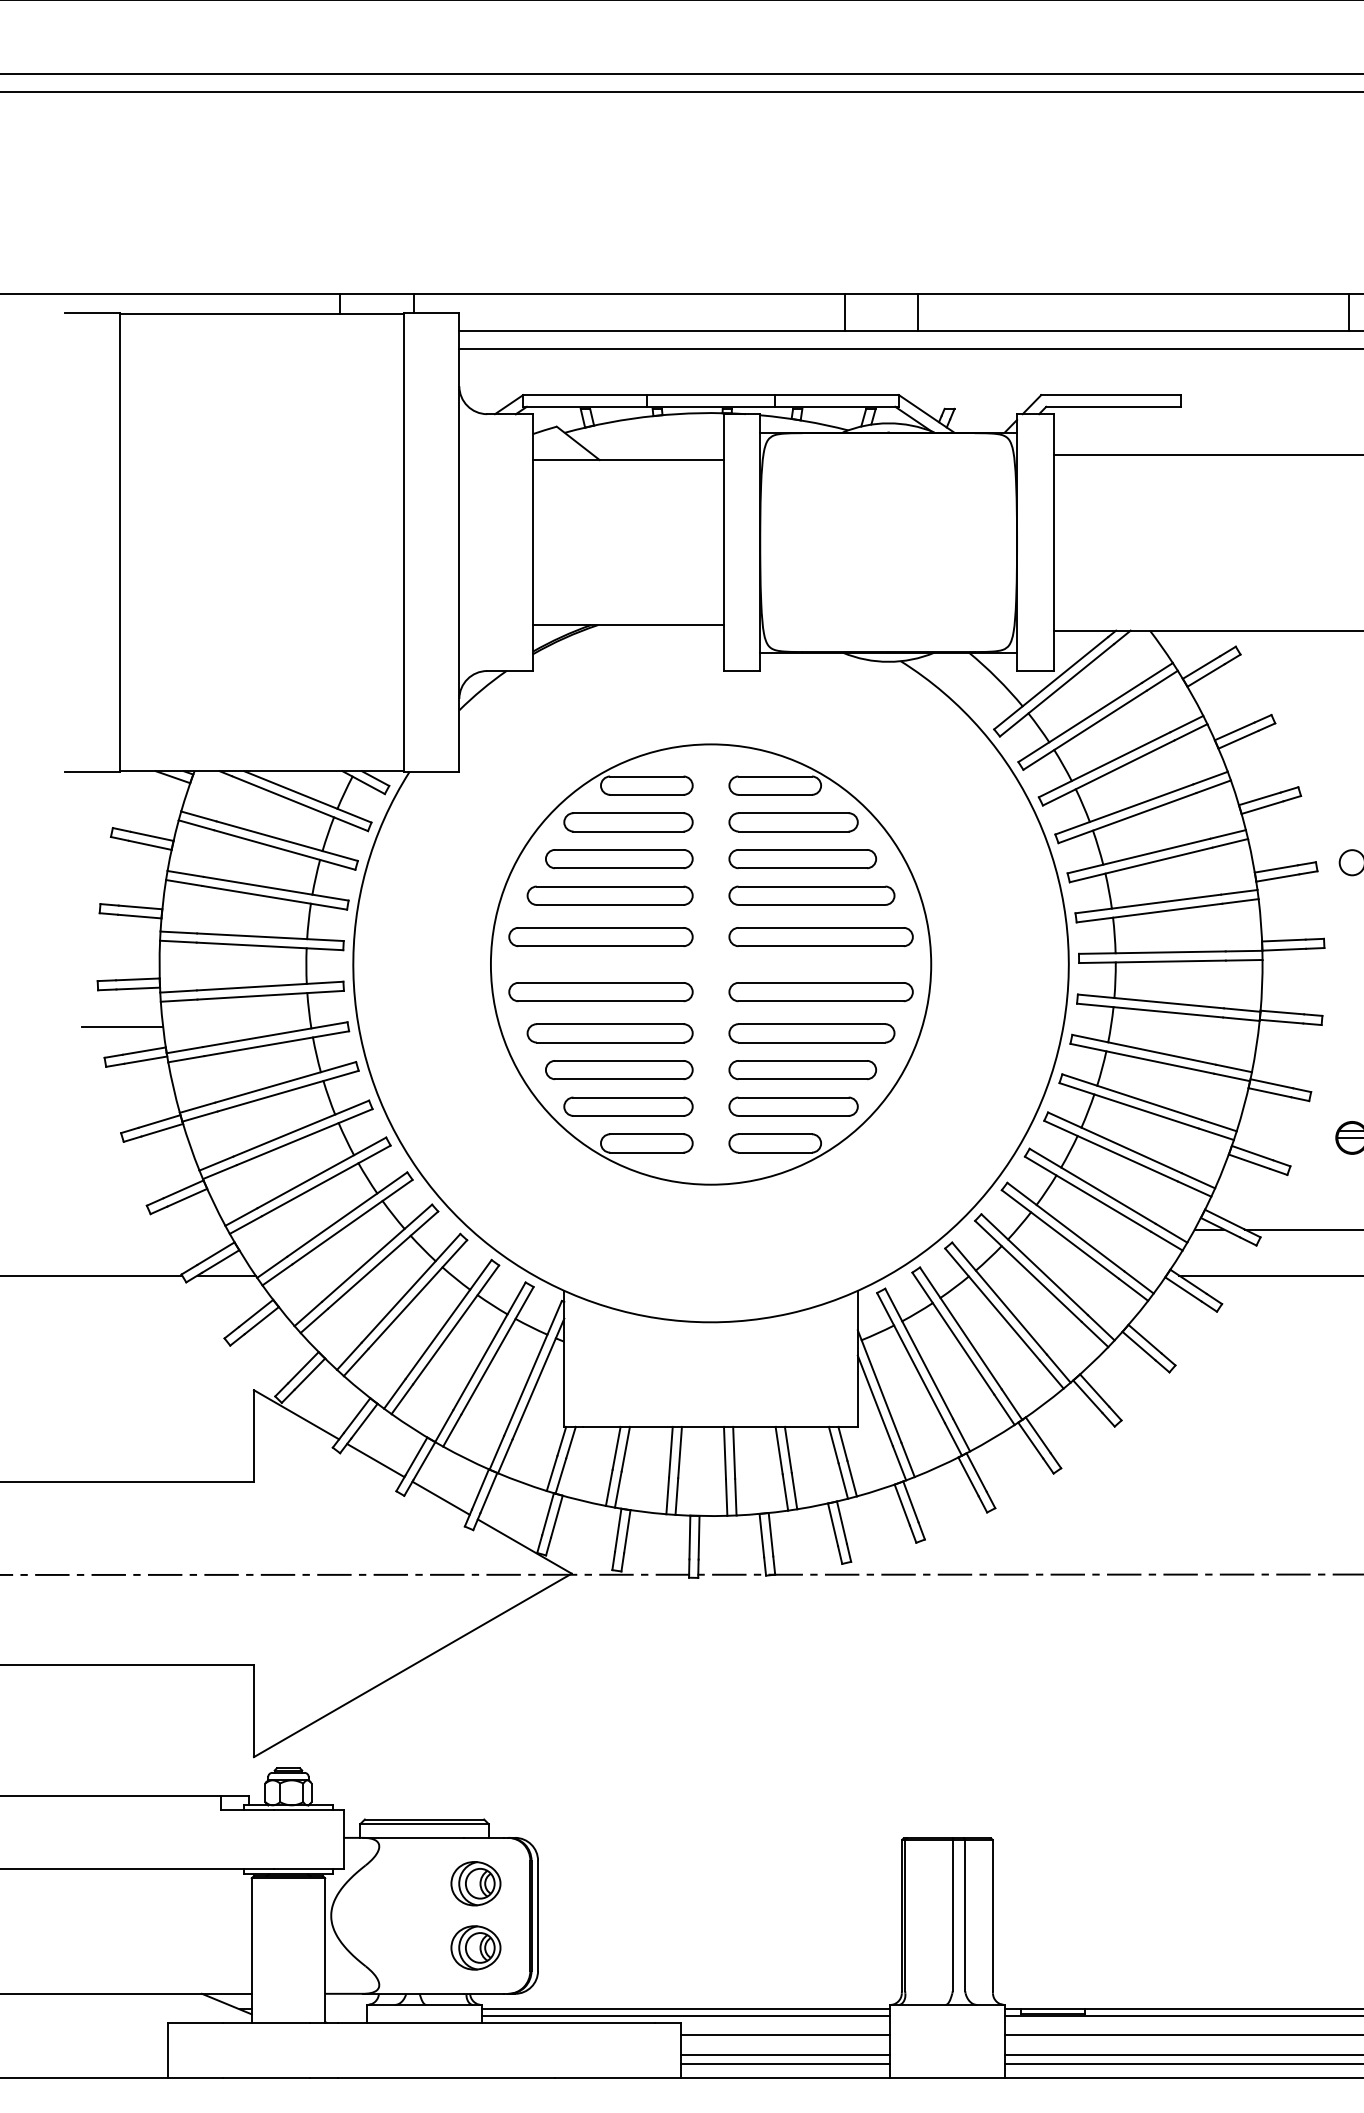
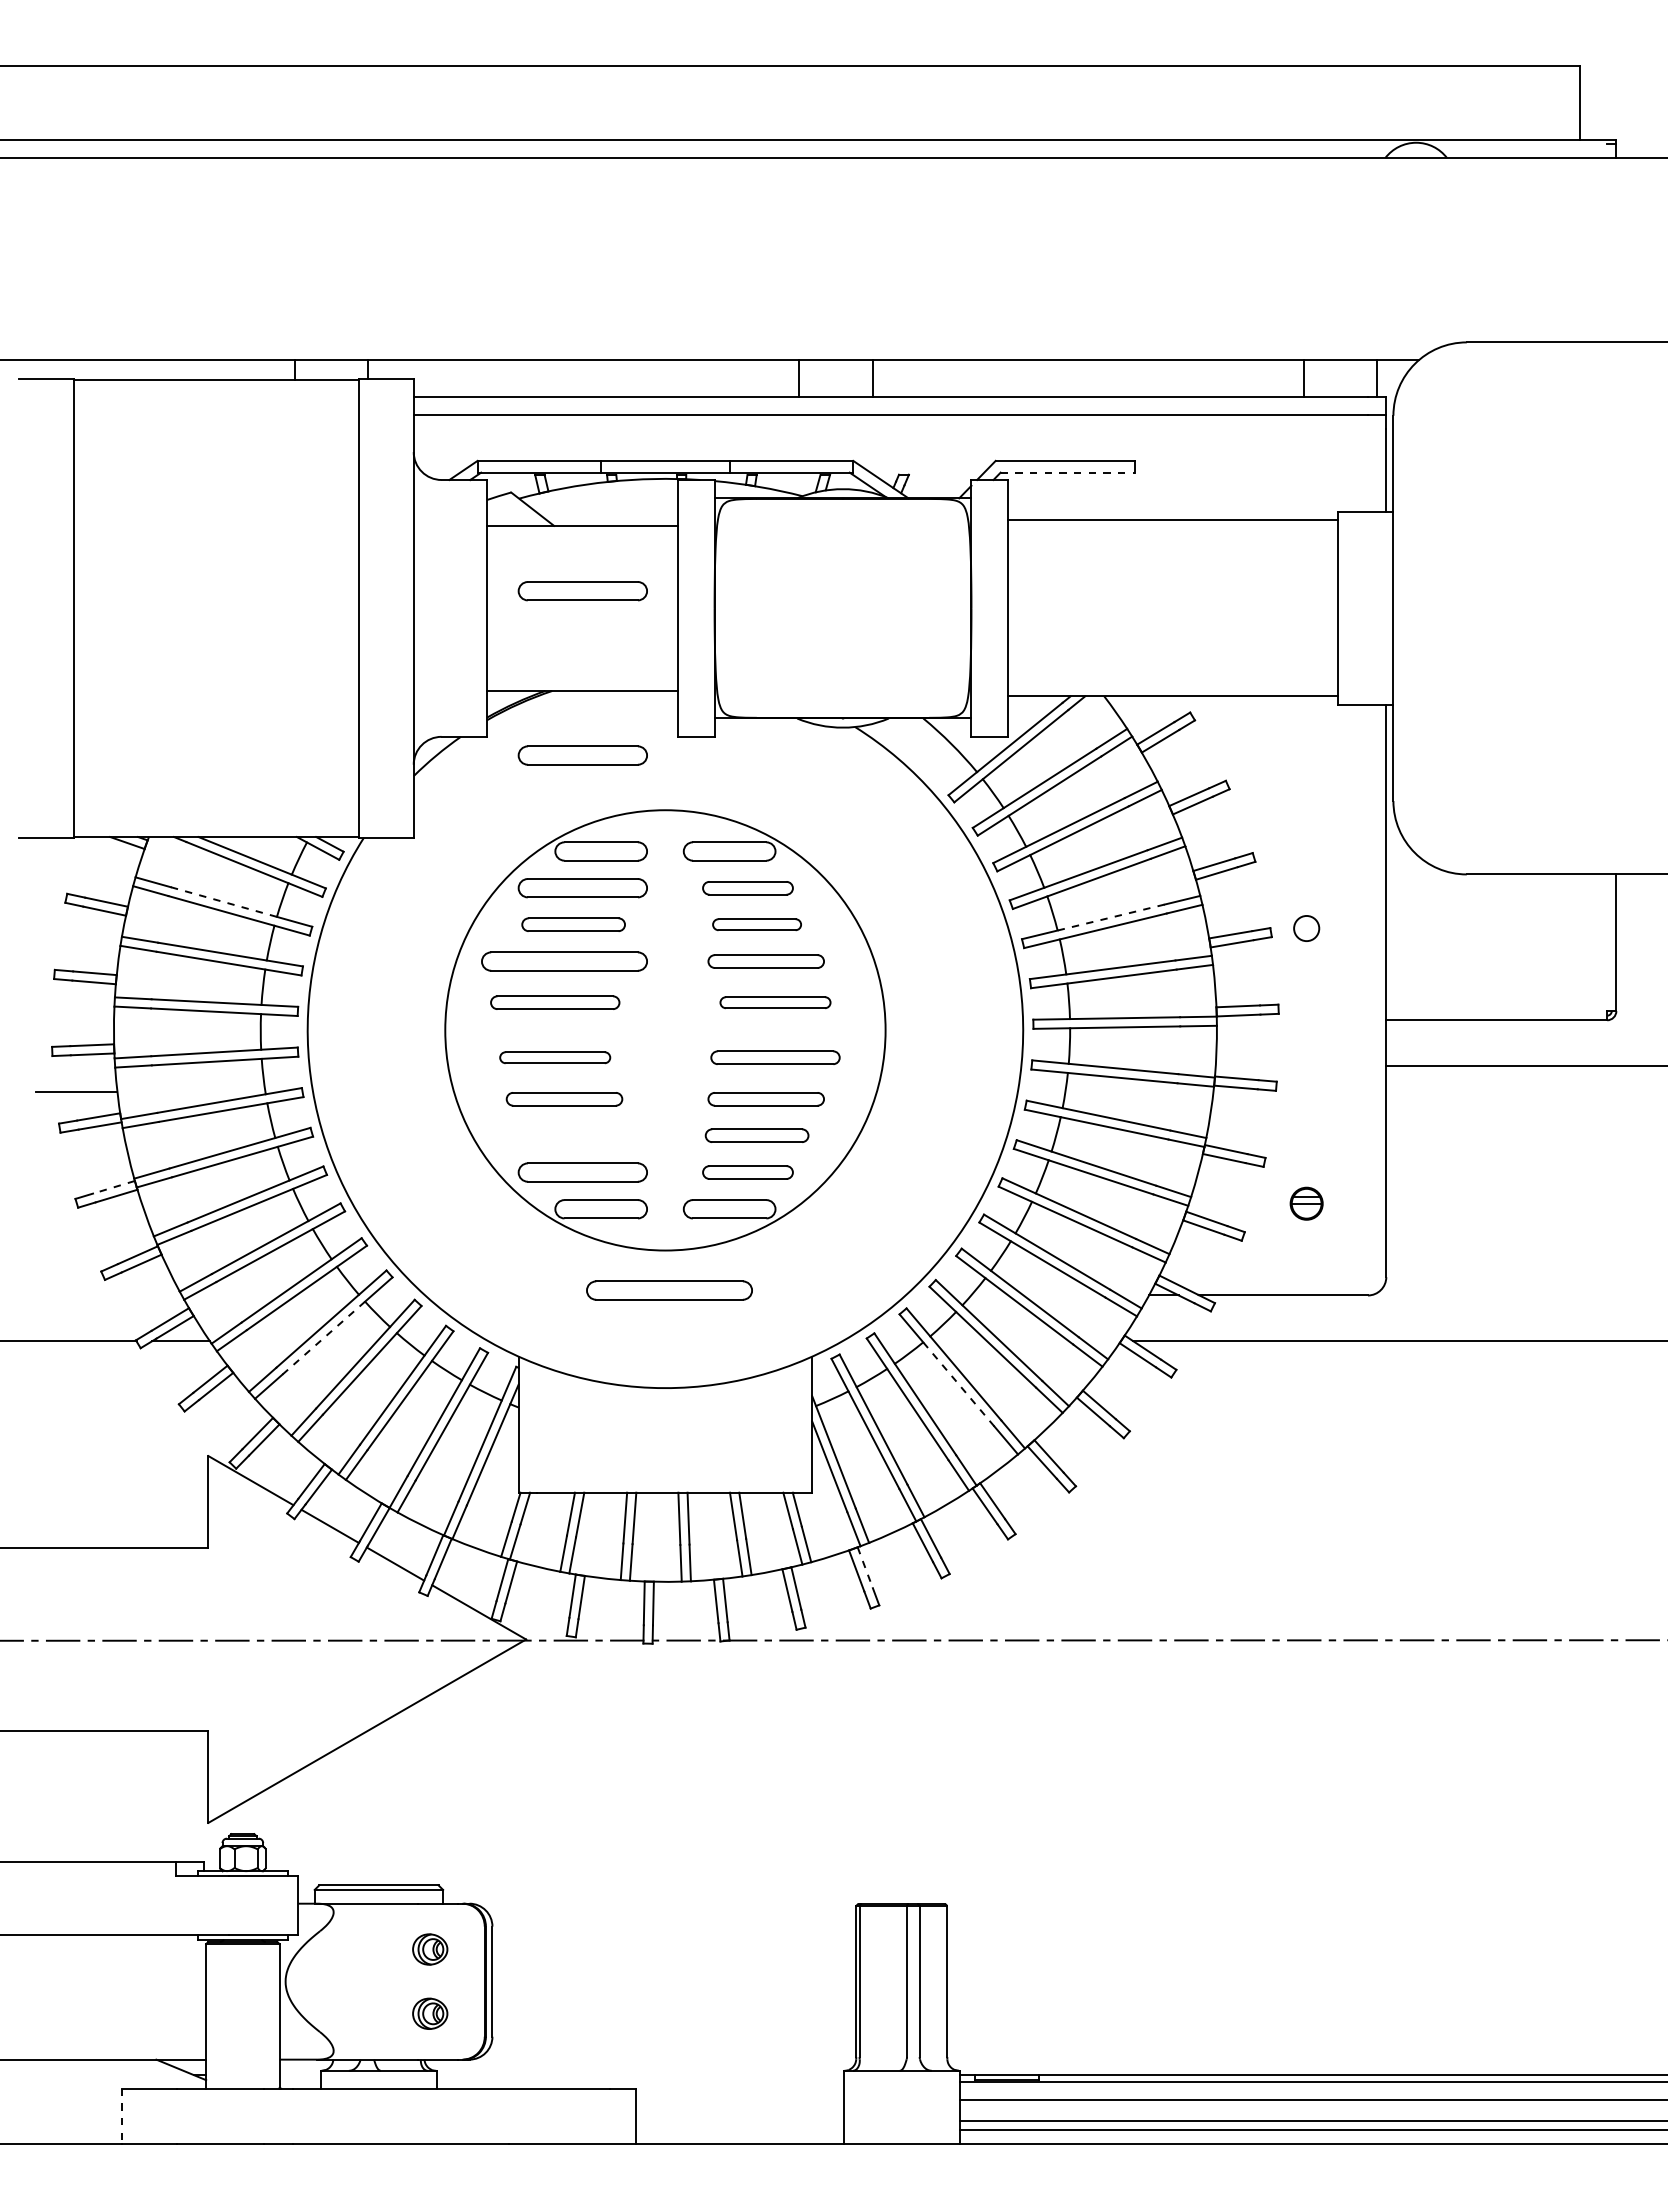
line: (1114, 406) -> (1068, 472), solid -> dashed
part: (628, 525) -> (582, 591), added
part: (628, 689) -> (582, 755), added
part: (793, 822) -> (747, 888), size x0.7
line: (269, 835) -> (223, 901), solid -> dashed
line: (1156, 851) -> (1110, 917), solid -> dashed
part: (619, 858) -> (573, 924), size x0.7
part: (802, 858) -> (756, 924), size x0.6
part: (811, 895) -> (765, 961), size x0.7
part: (600, 936) -> (554, 1002), size x0.7
part: (821, 936) -> (775, 1002), size x0.6
part: (600, 991) -> (554, 1057), size x0.6
part: (821, 991) -> (775, 1057), size x0.7
part: (610, 1033) -> (564, 1099), size x0.7
part: (811, 1033) -> (765, 1099), size x0.7
part: (619, 1069) -> (573, 1135), removed
part: (802, 1069) -> (756, 1135), size x0.7
part: (793, 1106) -> (747, 1172), size x0.7
line: (159, 1121) -> (113, 1187), solid -> dashed
part: (715, 1224) -> (669, 1290), added
line: (370, 1271) -> (324, 1337), solid -> dashed
line: (1005, 1318) -> (959, 1384), solid -> dashed
line: (911, 1501) -> (865, 1567), solid -> dashed
part: (475, 1883) -> (429, 1949), size x0.7
part: (475, 1947) -> (429, 2013), size x0.7
line: (686, 2009) -> (640, 2075), removed
line: (686, 2016) -> (640, 2082), removed
line: (785, 2034) -> (739, 2100), removed
line: (168, 2050) -> (122, 2116), solid -> dashed
line: (785, 2054) -> (739, 2120), removed
line: (785, 2064) -> (739, 2130), removed

